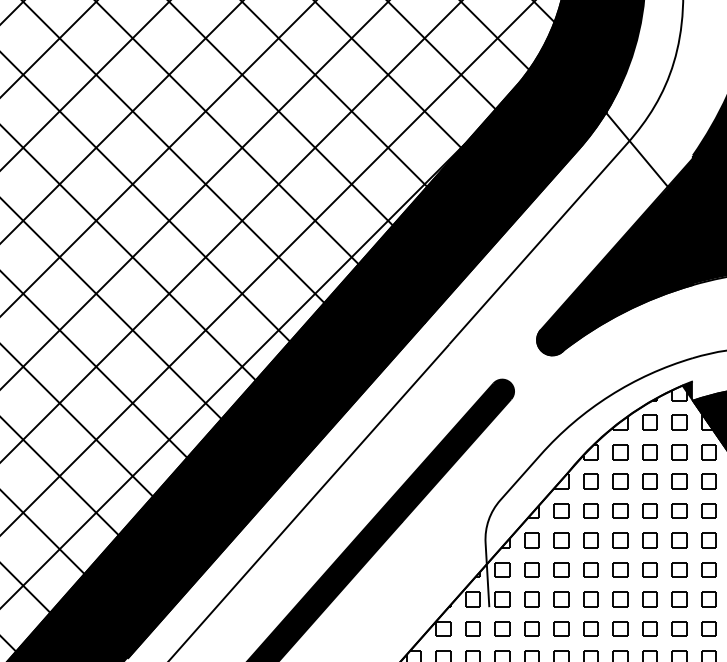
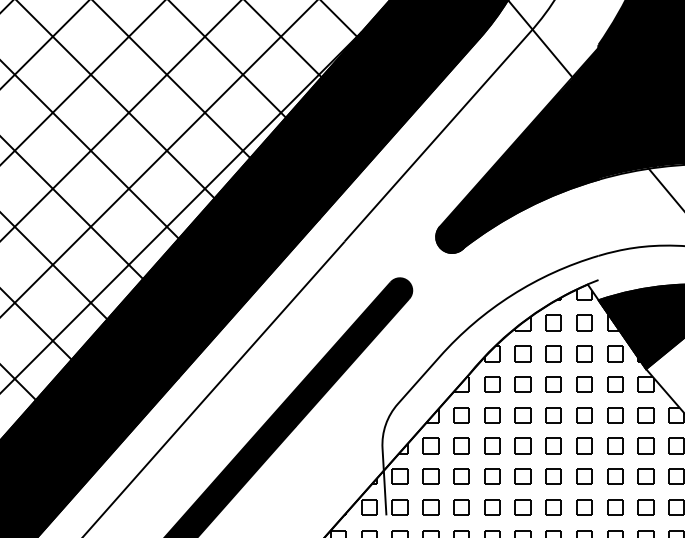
fill: (687, 390) -> (592, 289), removed

